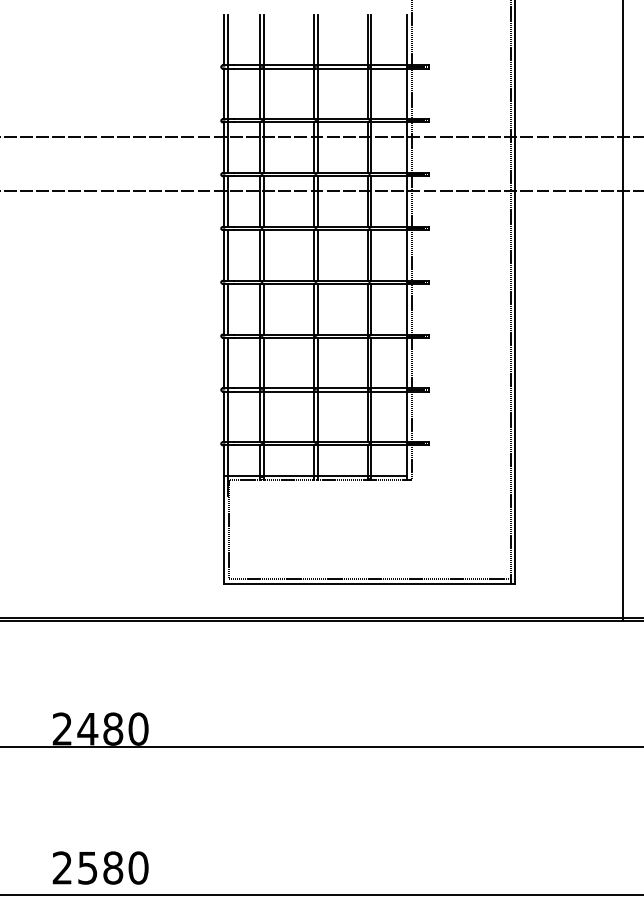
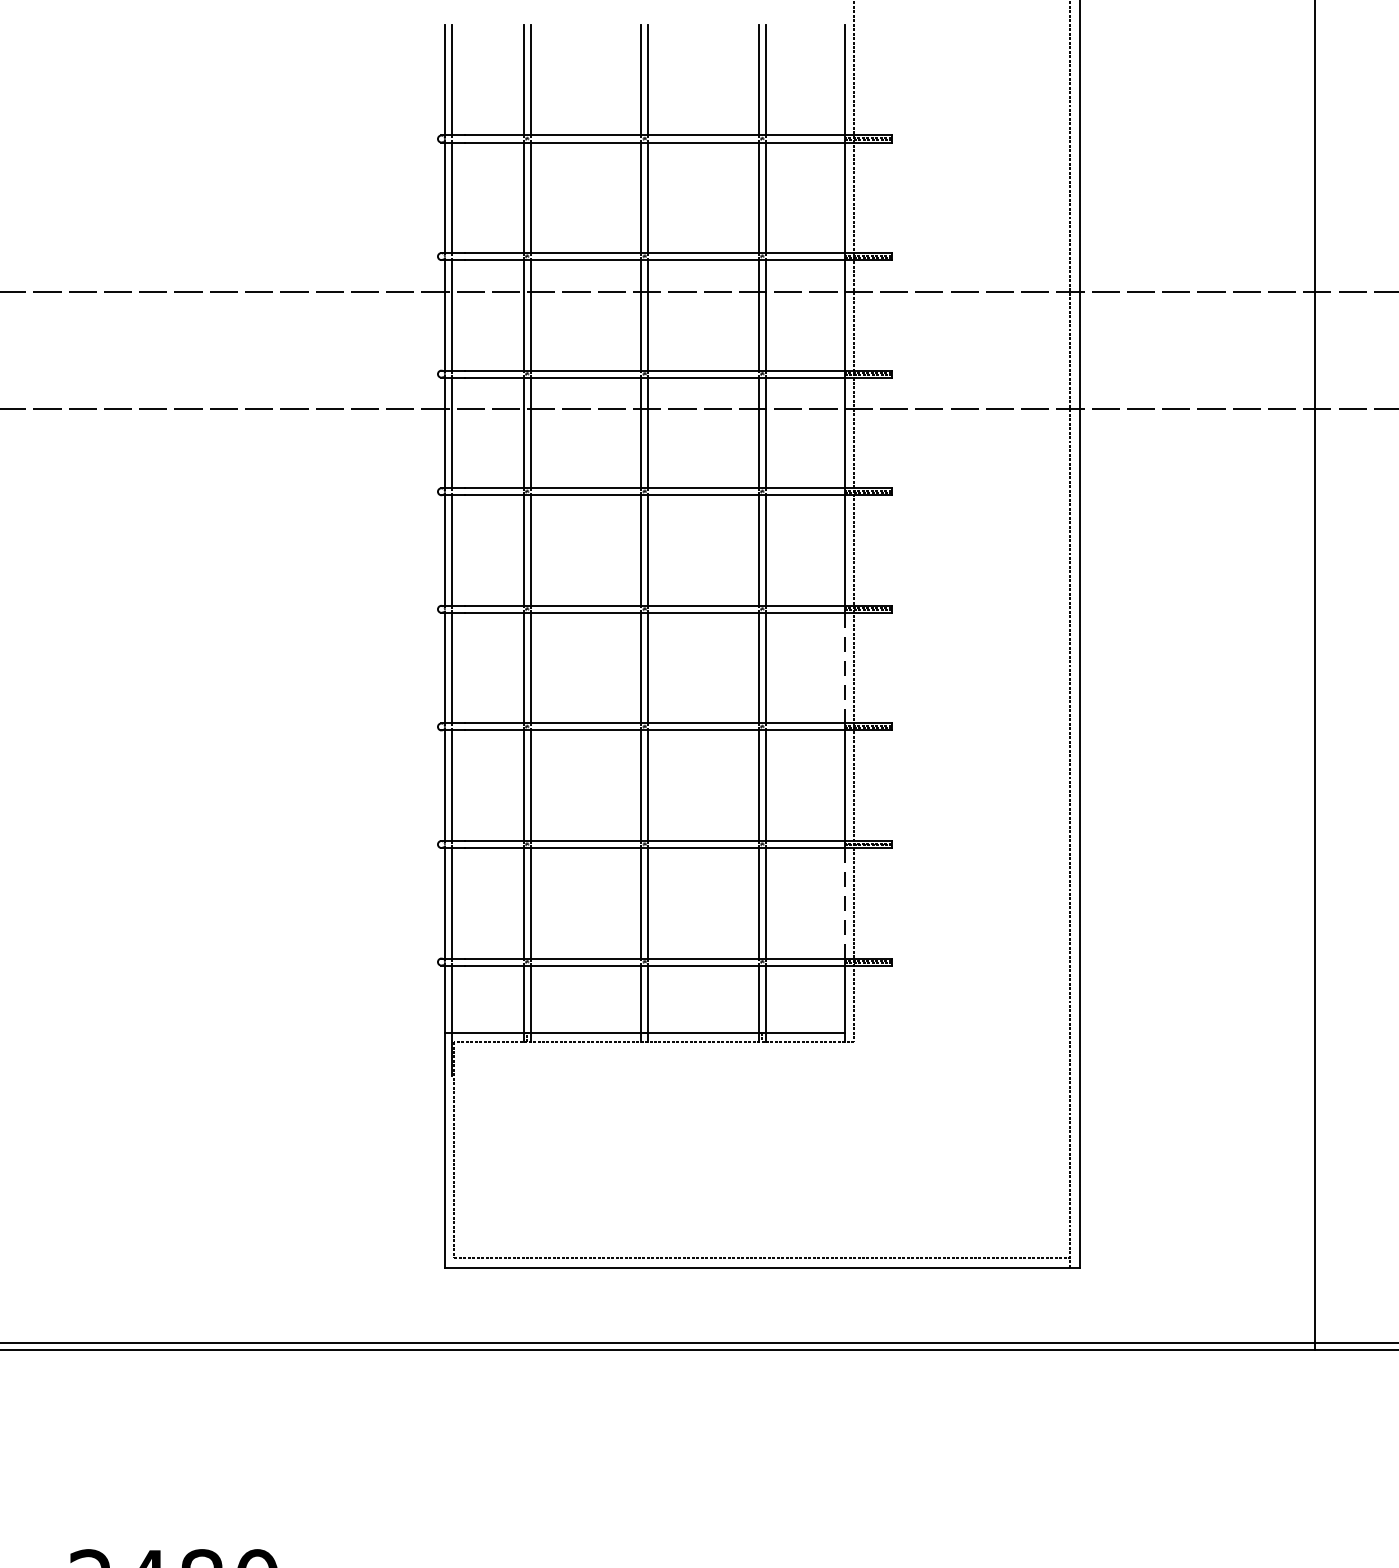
line: (407, 309) -> (844, 668), solid -> dashed
line: (407, 417) -> (844, 904), solid -> dashed

